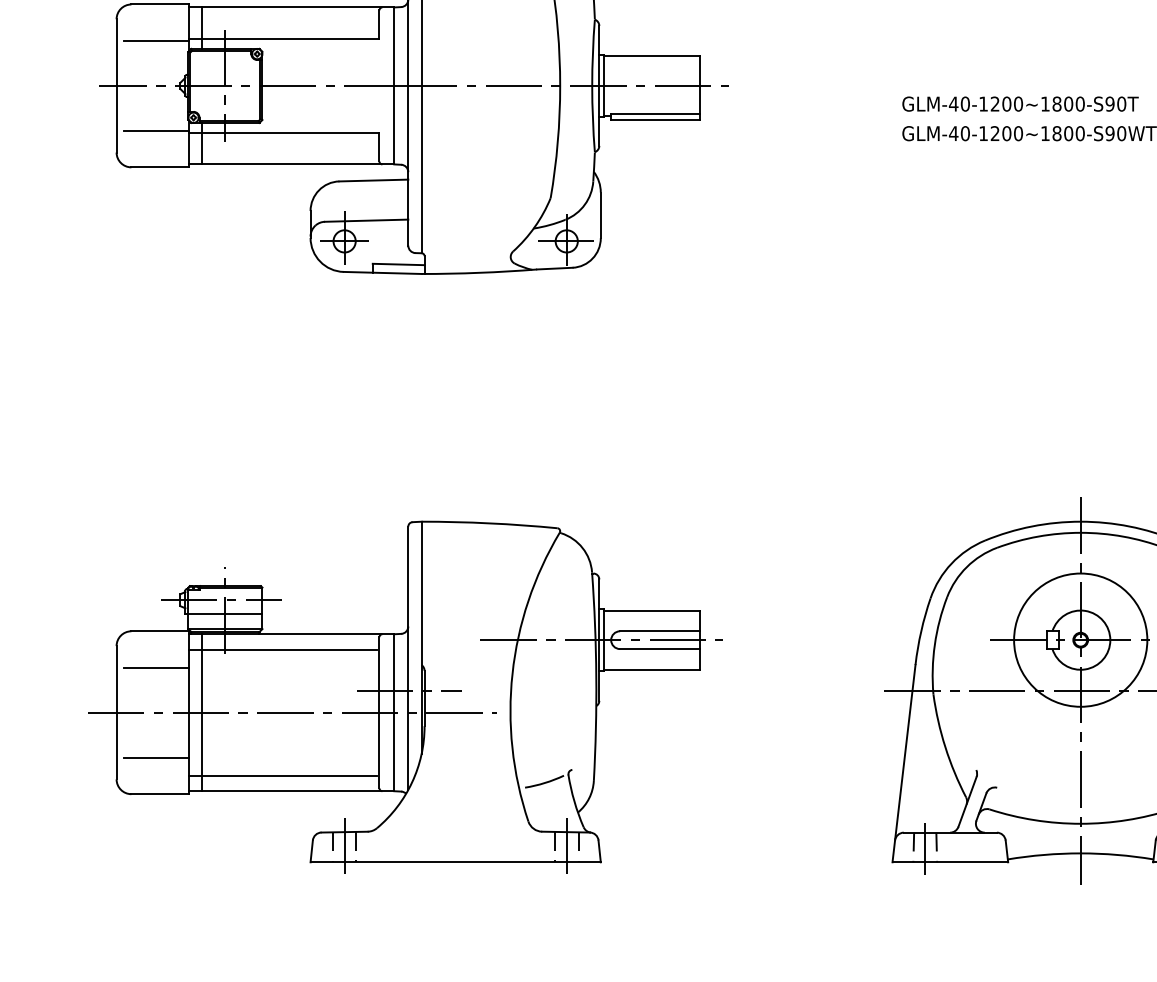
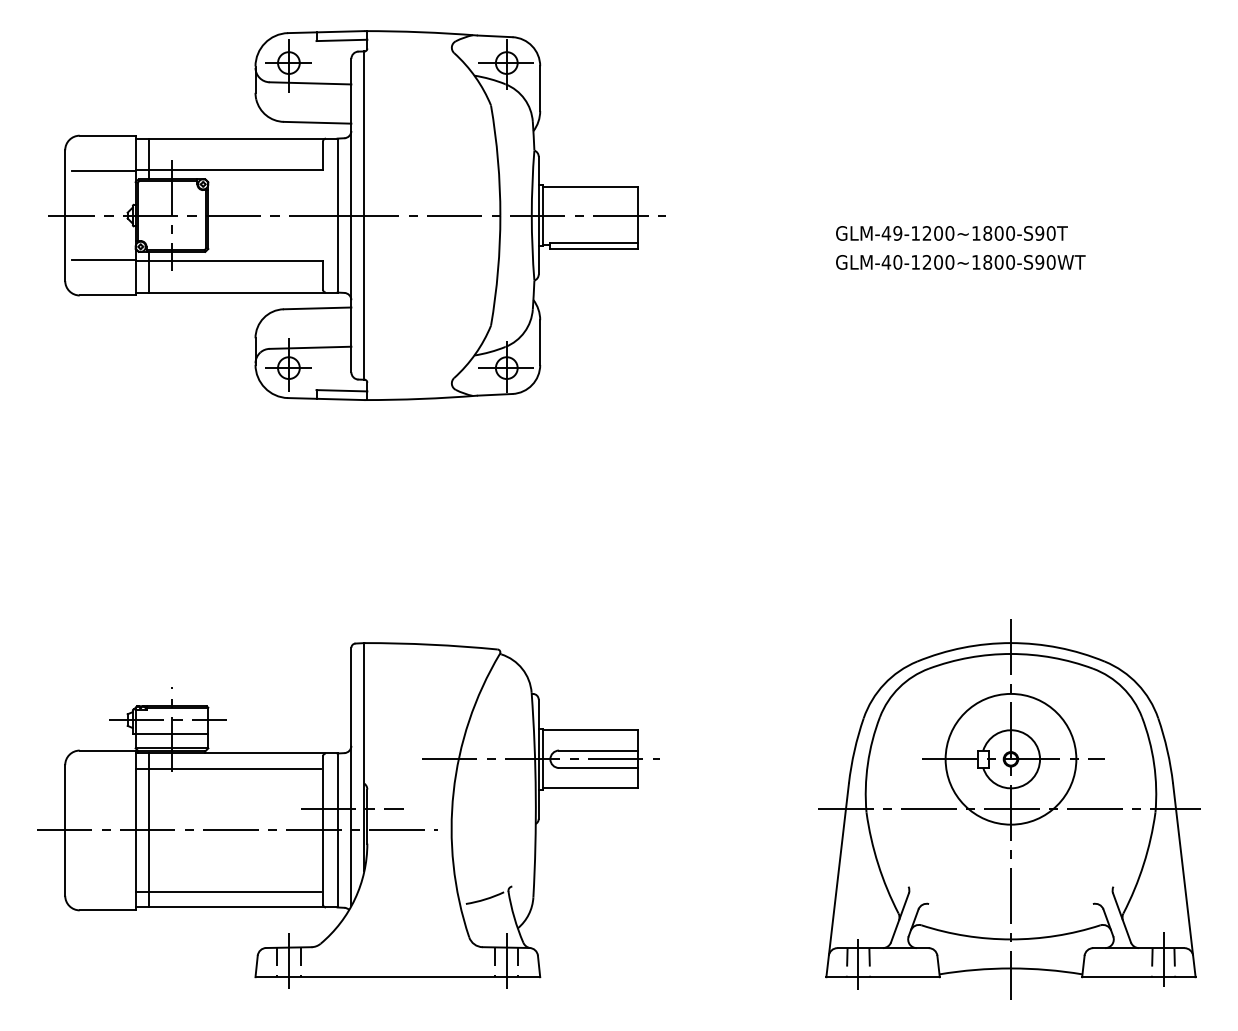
text: (965, 104) -> (897, 233), GLM-40-1200~1800-S90T -> GLM-49-1200~1800-S90T
line: (156, 667) -> (104, 786), removed
line: (156, 757) -> (104, 874), removed

